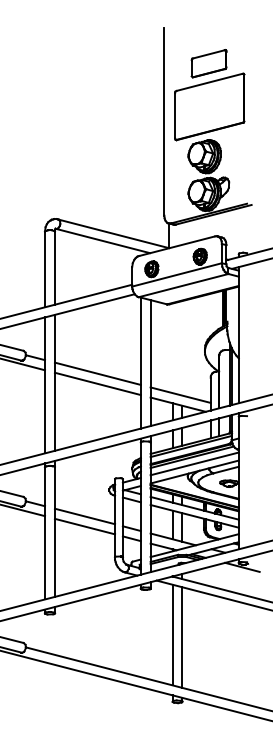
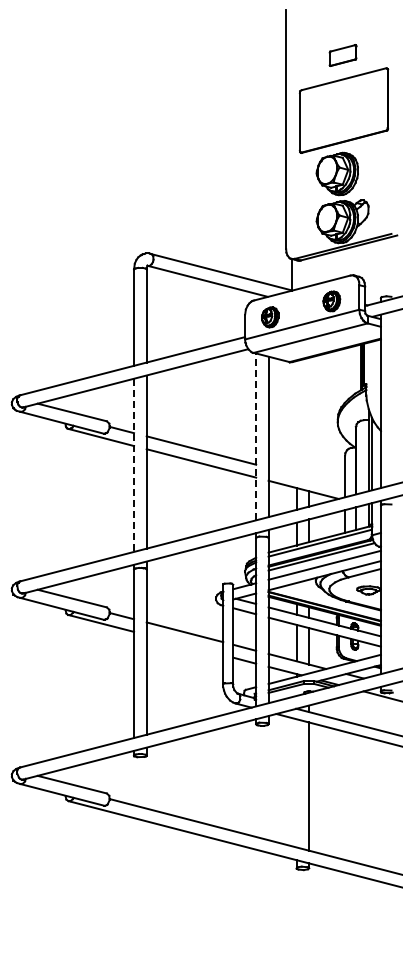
part: (208, 63) -> (342, 55), size x0.6
line: (141, 362) -> (256, 436), solid -> dashed
line: (45, 385) -> (134, 465), solid -> dashed
line: (180, 394) -> (306, 477), removed
line: (84, 526) -> (184, 645), removed
line: (172, 635) -> (296, 783), removed

